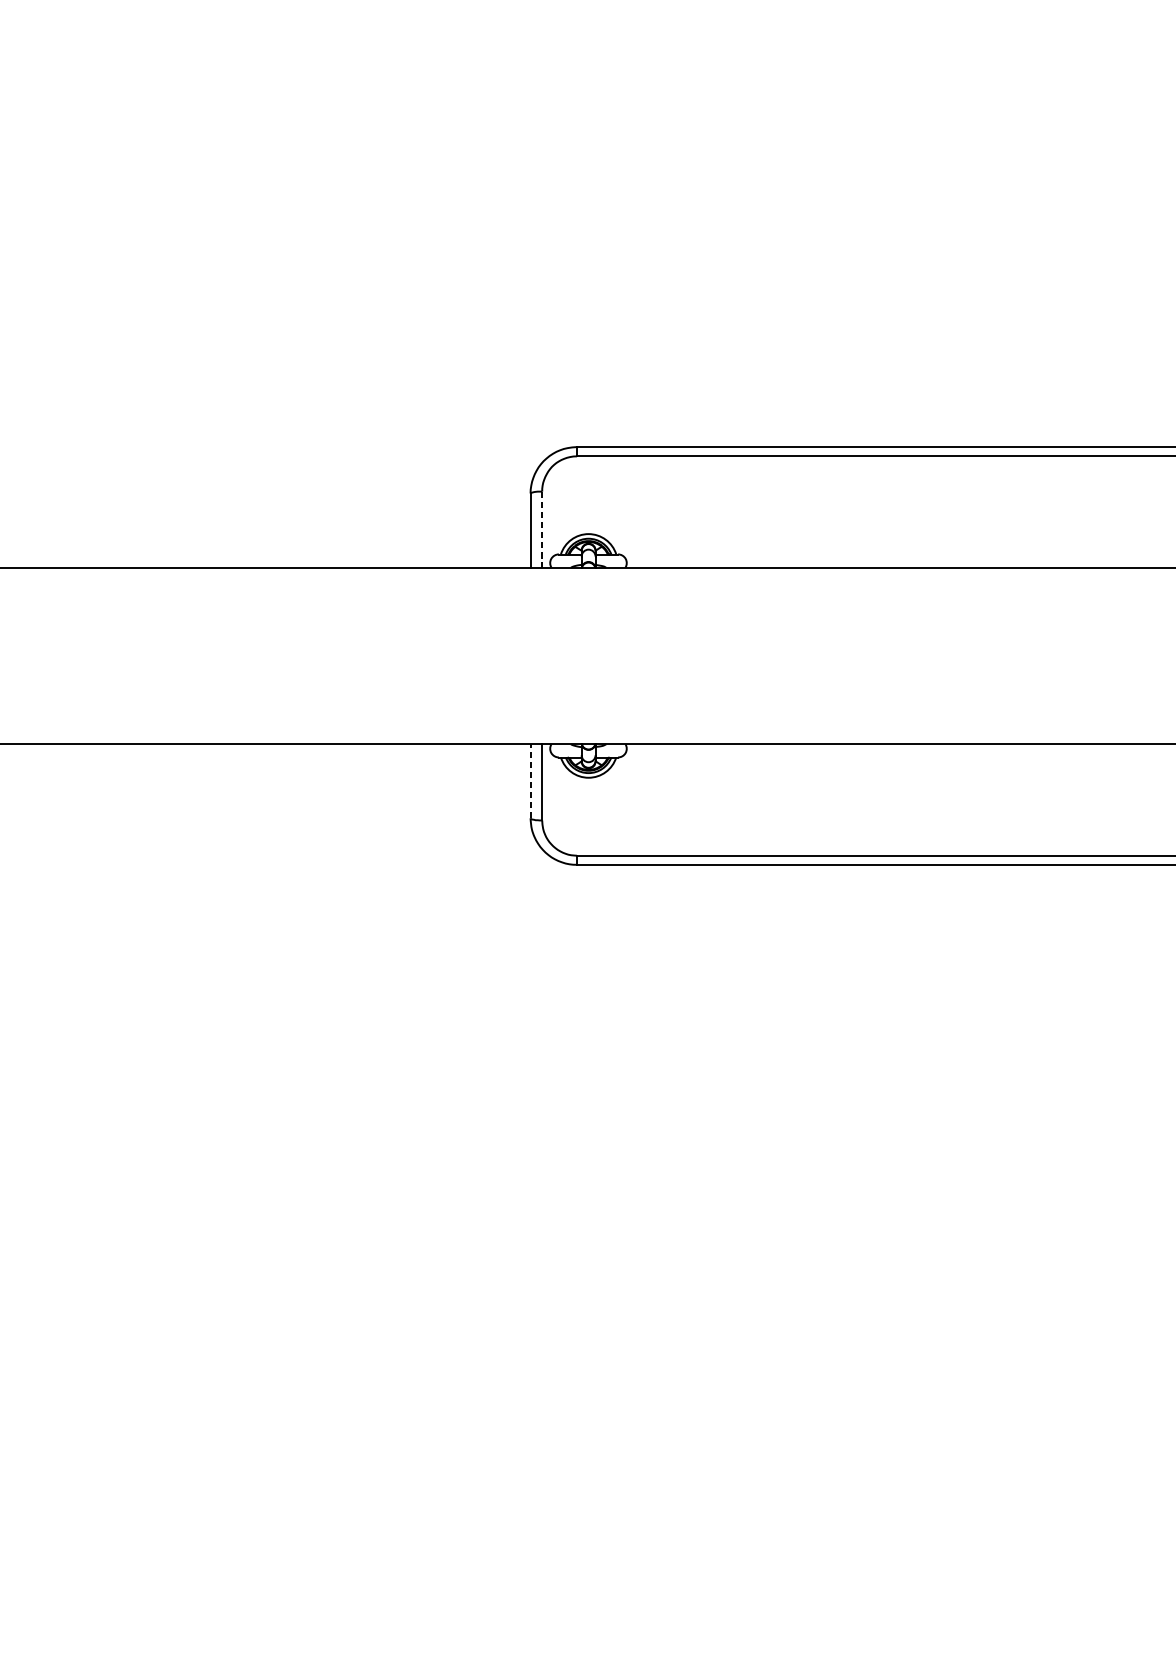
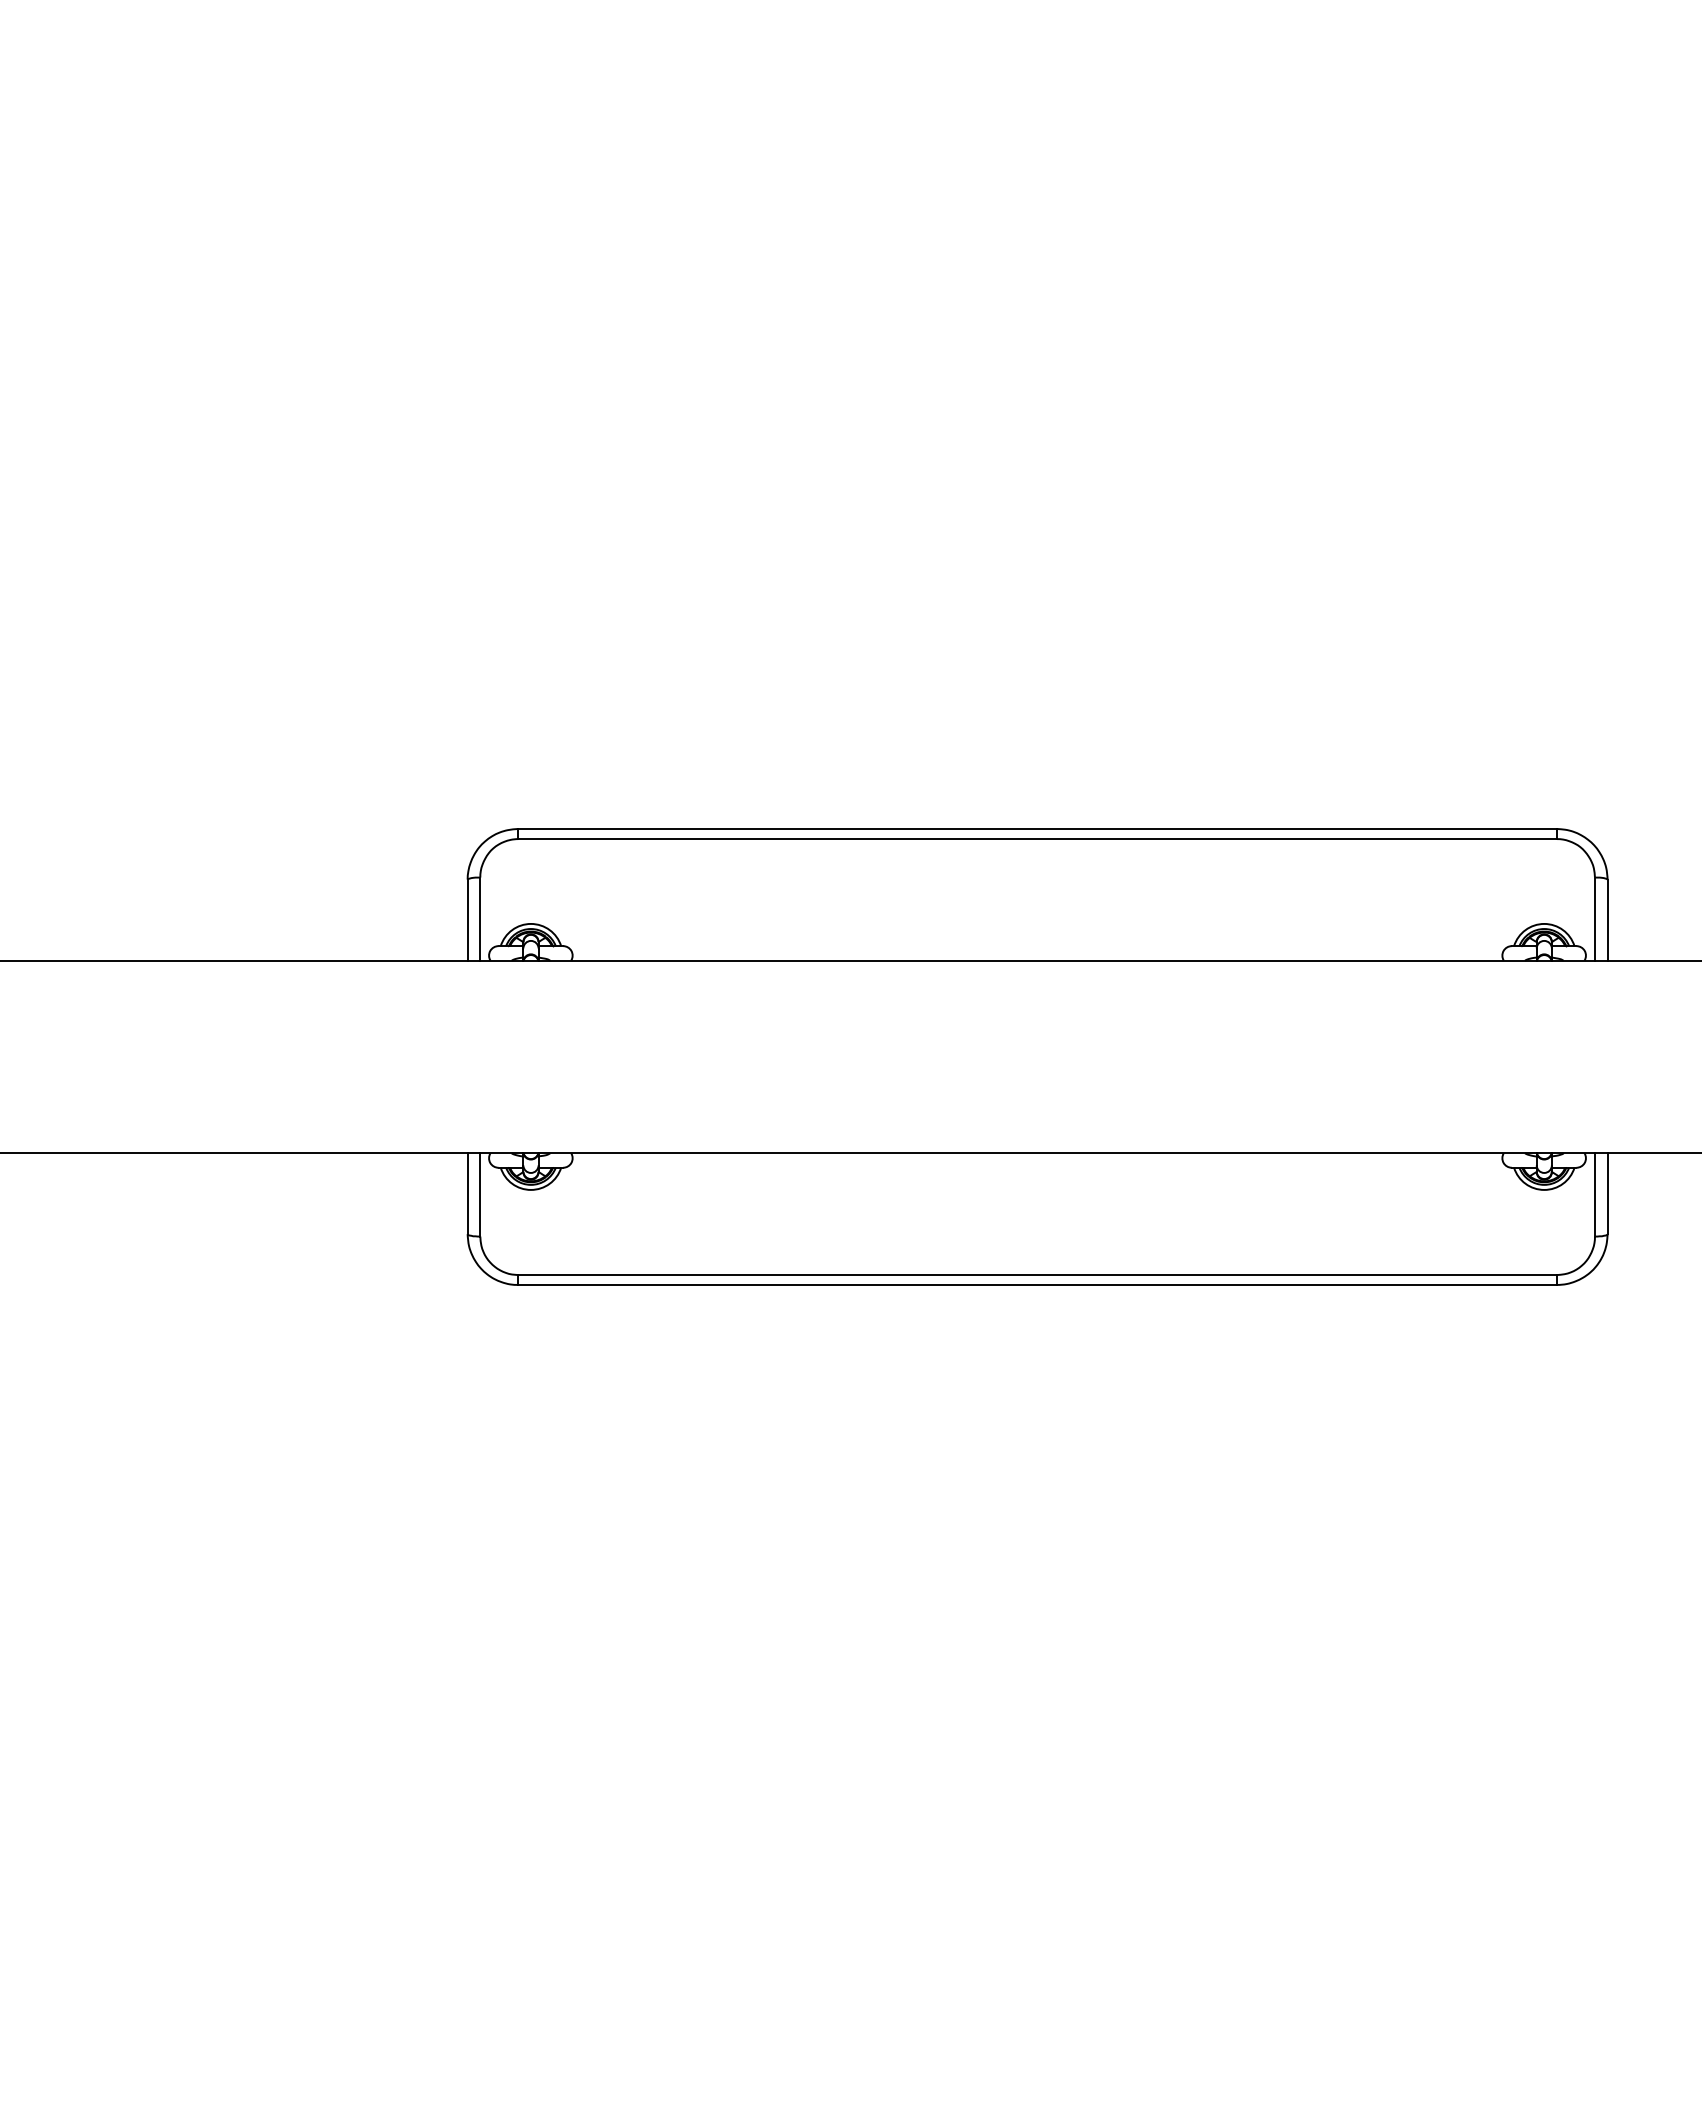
line: (542, 530) -> (480, 919), dashed -> solid
line: (530, 781) -> (467, 1193), dashed -> solid

